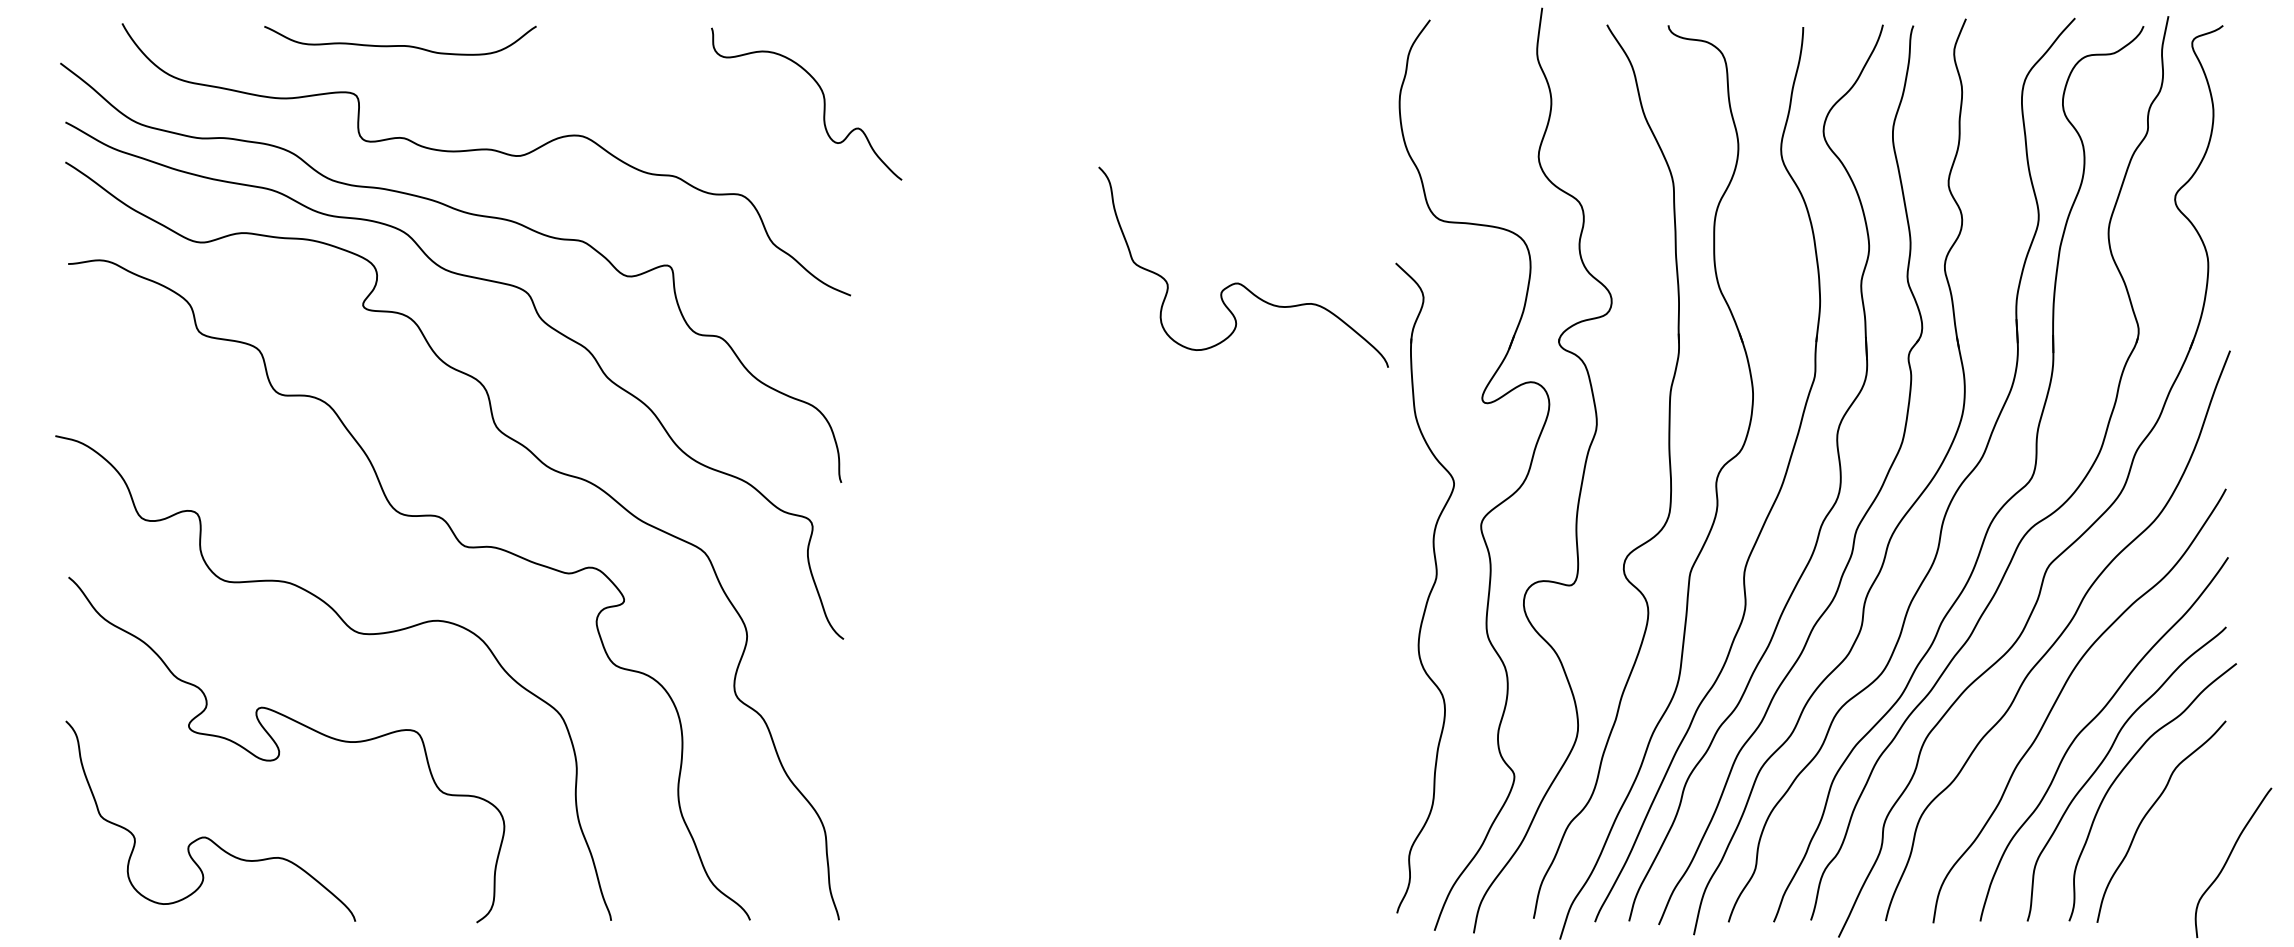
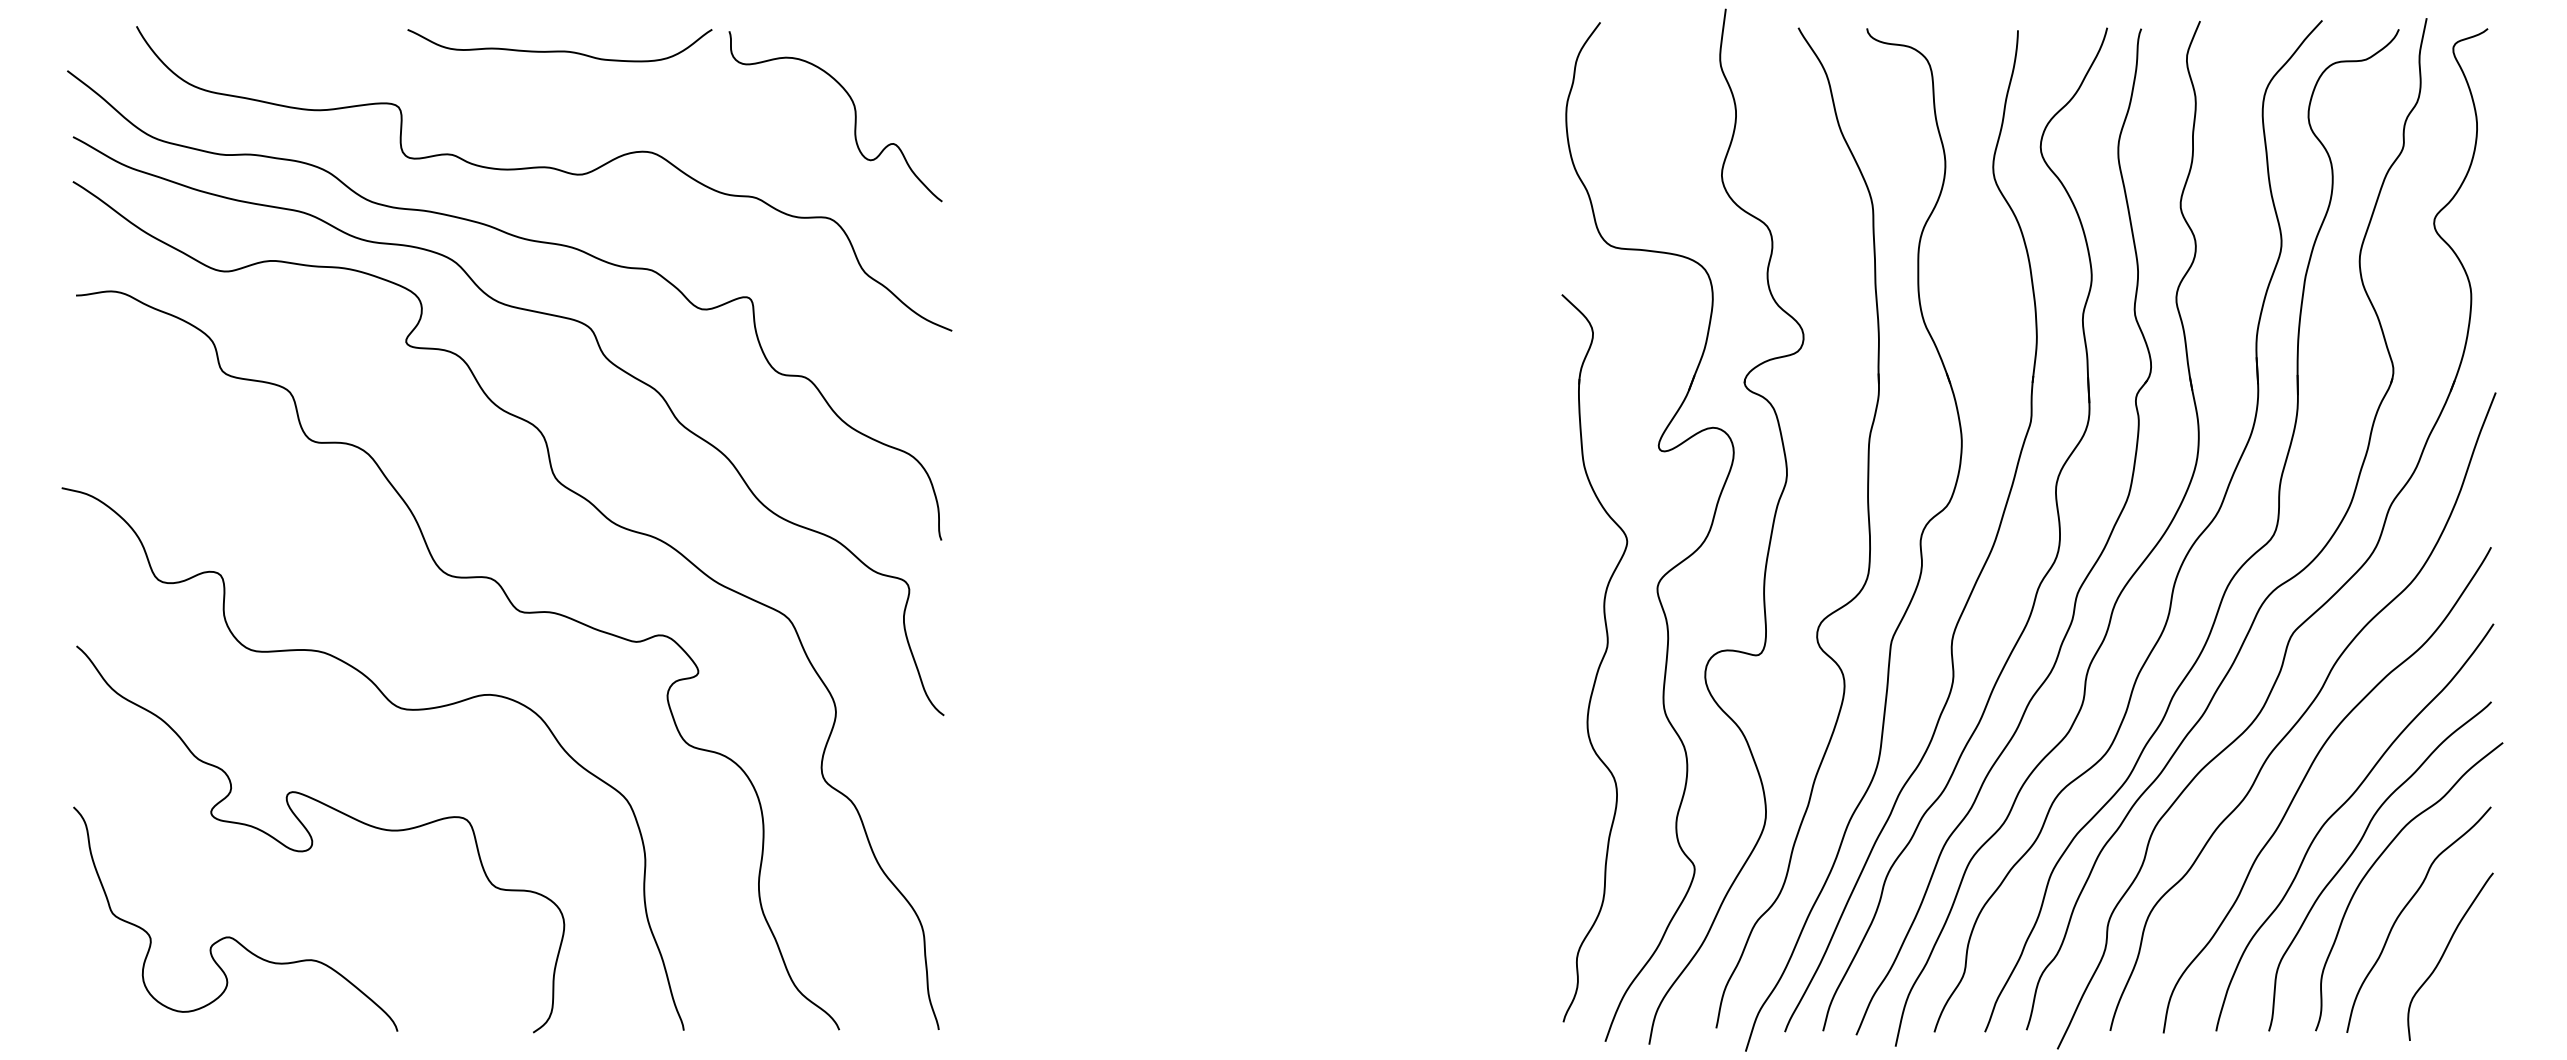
curve: (400, 45) -> (559, 50), moved
curve: (823, 104) -> (854, 116), moved
curve: (1239, 282) -> (1386, 316), removed
curve: (2228, 860) -> (2444, 954), moved

